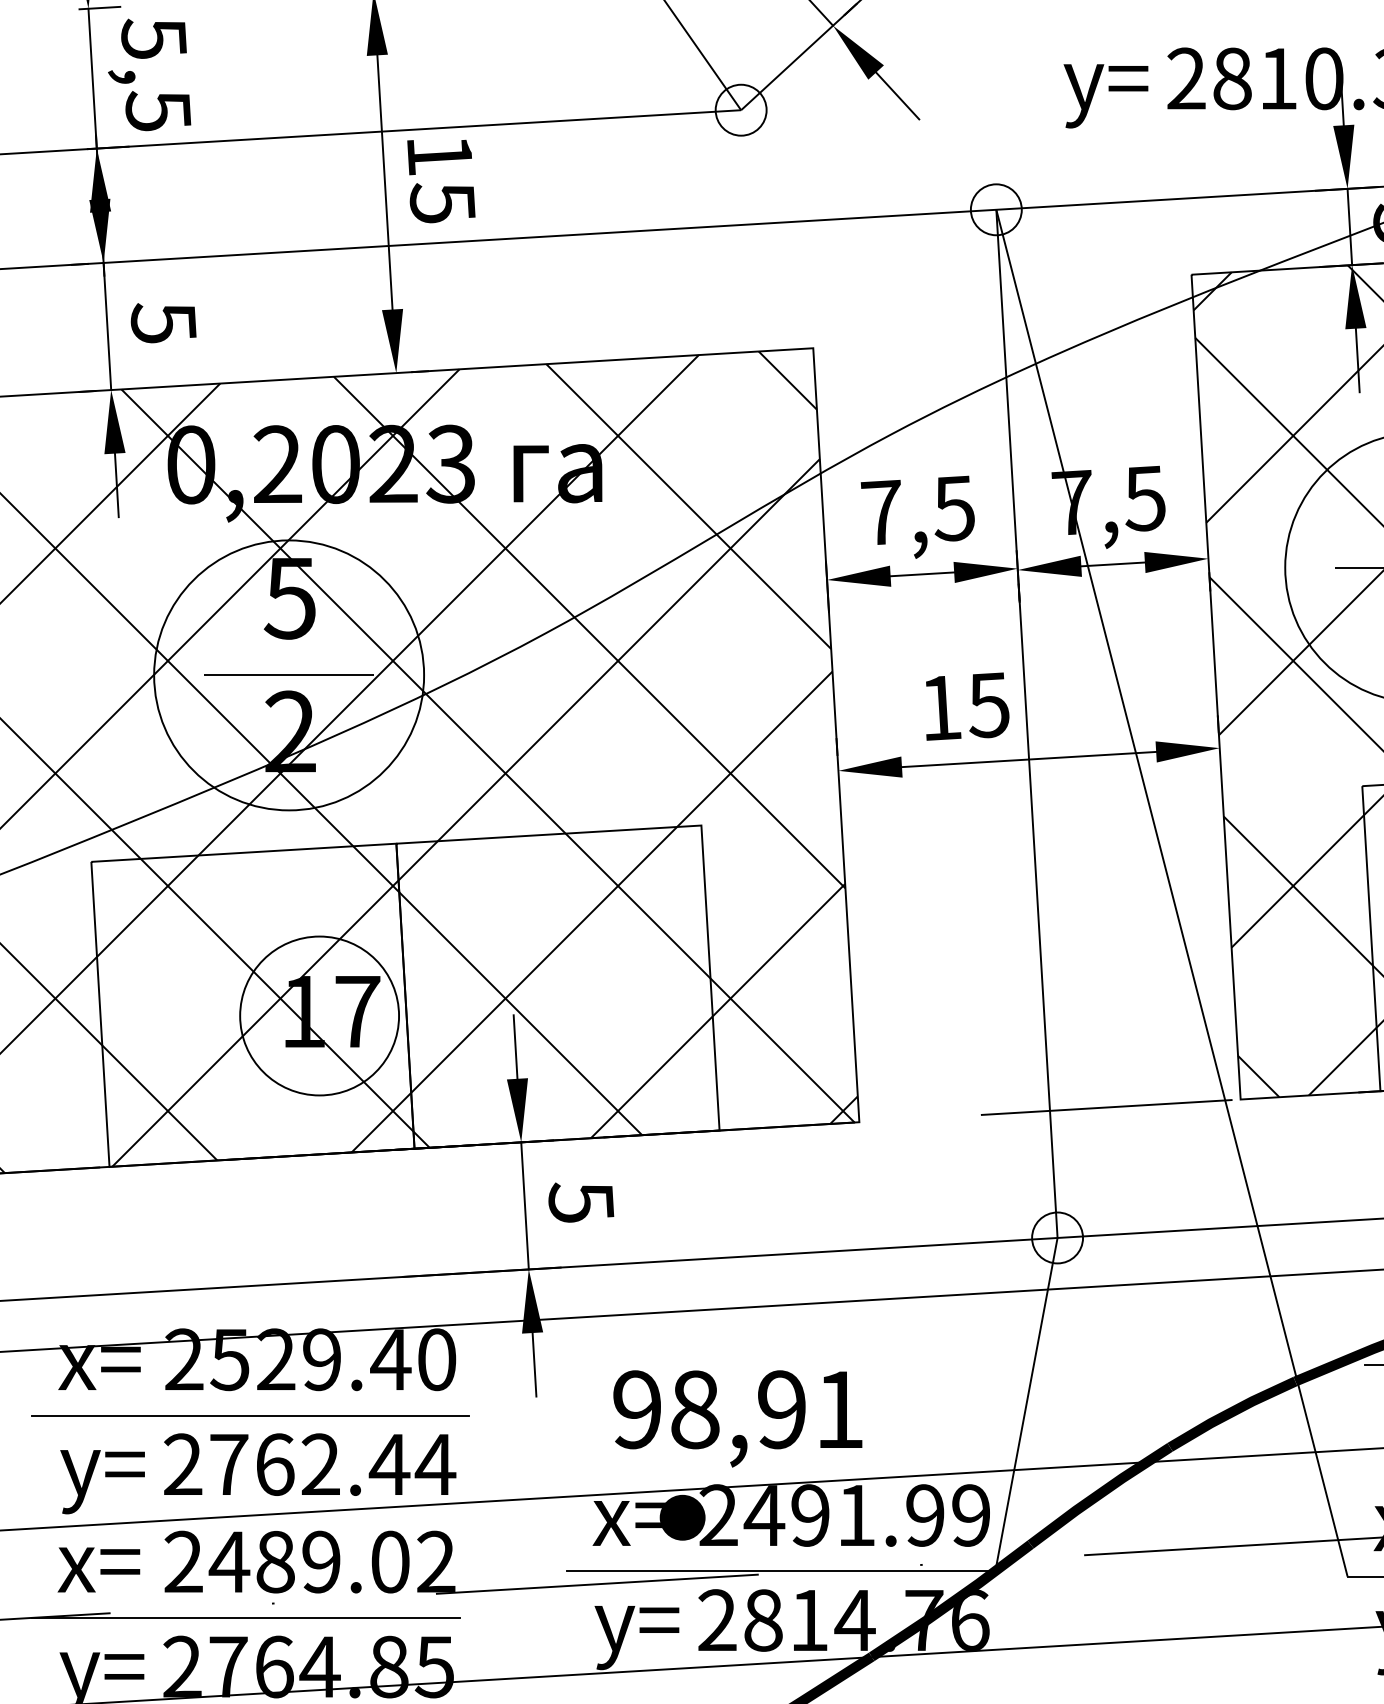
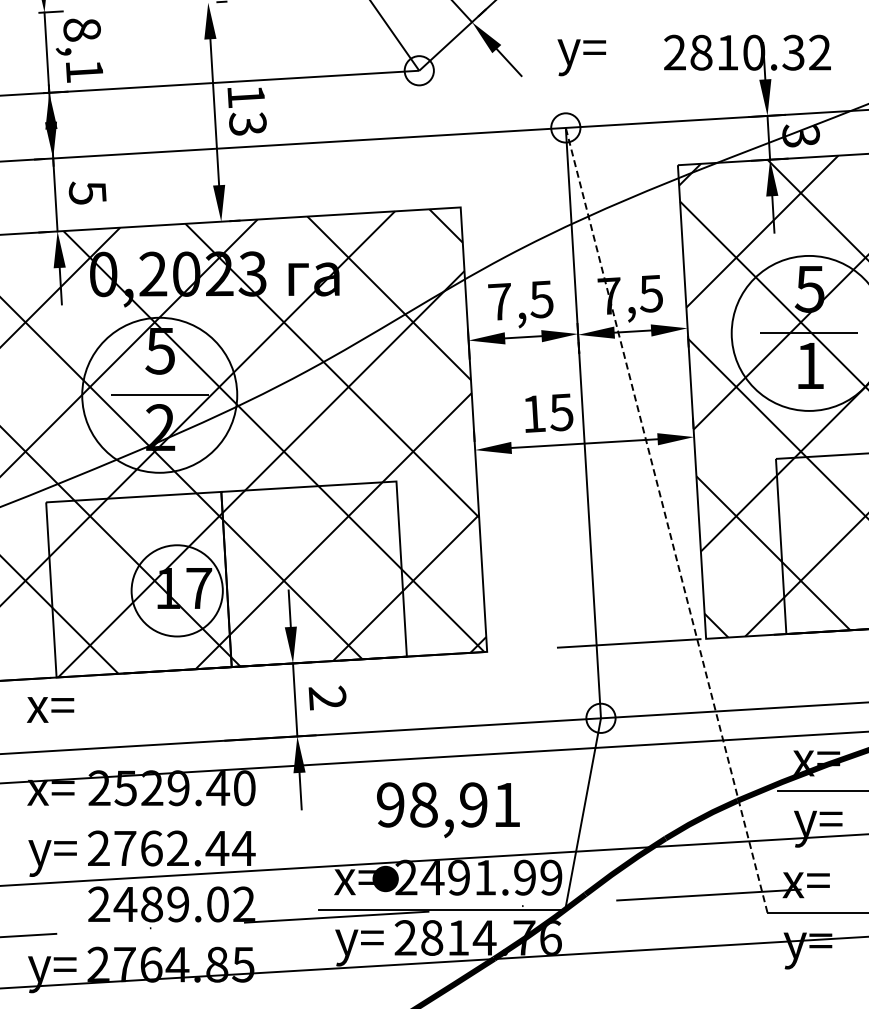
text: (156, 74) -> (83, 50), 5,5 -> 8,1
text: (1105, 95) -> (581, 57), moved
text: (441, 202) -> (247, 123), 15 -> 13
line: (1171, 891) -> (666, 519), solid -> dashed
text: (581, 1201) -> (327, 697), 5 -> 2
line: (250, 1415) -> (137, 820), removed
text: (738, 1419) -> (448, 810), moved
text: (98, 1569) -> (50, 709), moved
line: (245, 1617) -> (134, 936), removed

